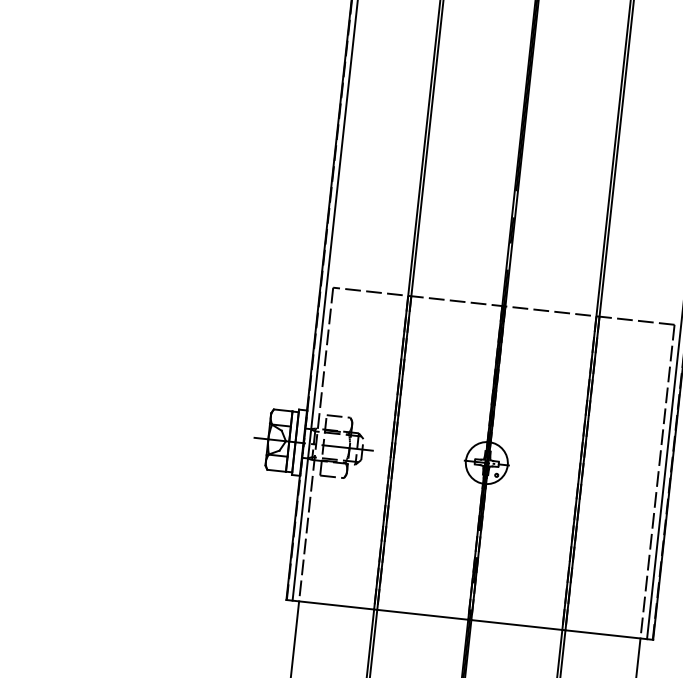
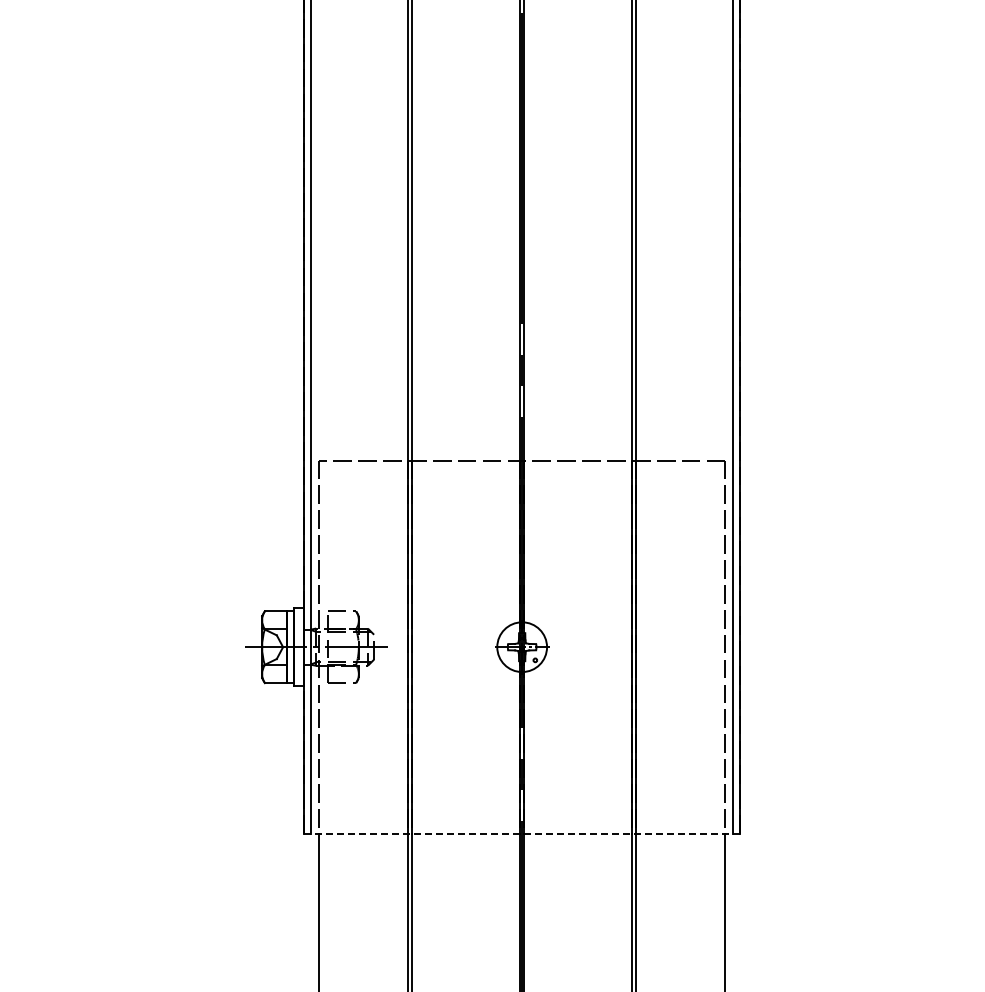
line: (469, 619) -> (521, 833), solid -> dashed

